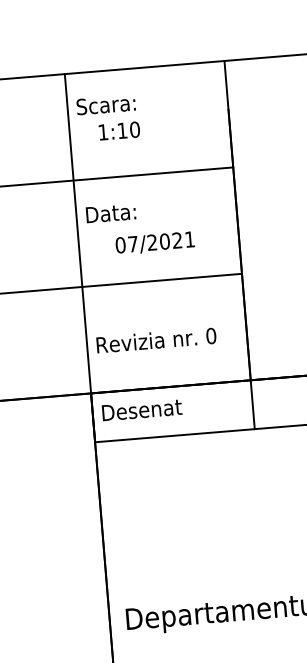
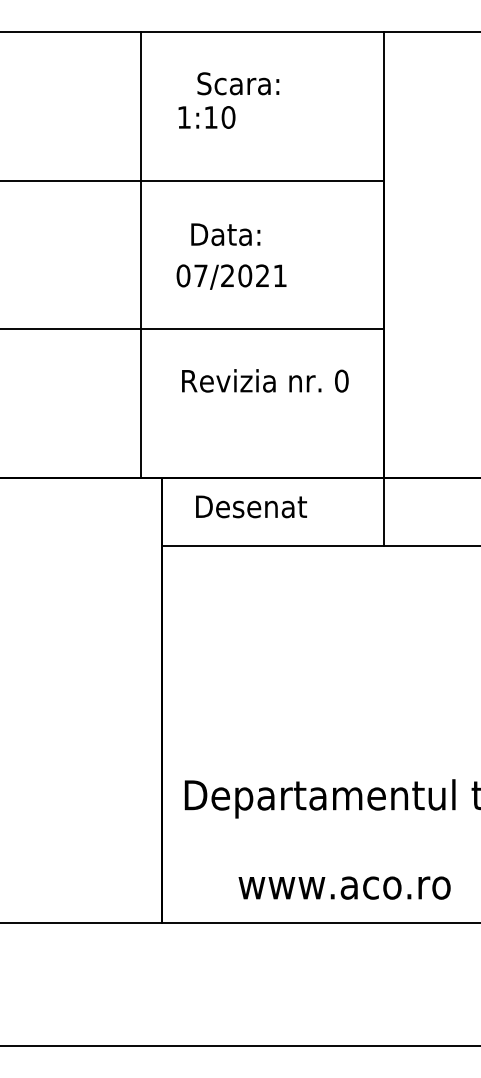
text: (106, 104) -> (238, 83), moved
text: (119, 131) -> (206, 117), moved
text: (110, 213) -> (225, 234), moved
line: (77, 233) -> (140, 254), moved
text: (155, 242) -> (231, 276), moved
text: (156, 340) -> (265, 380), moved
text: (142, 409) -> (251, 506), moved

